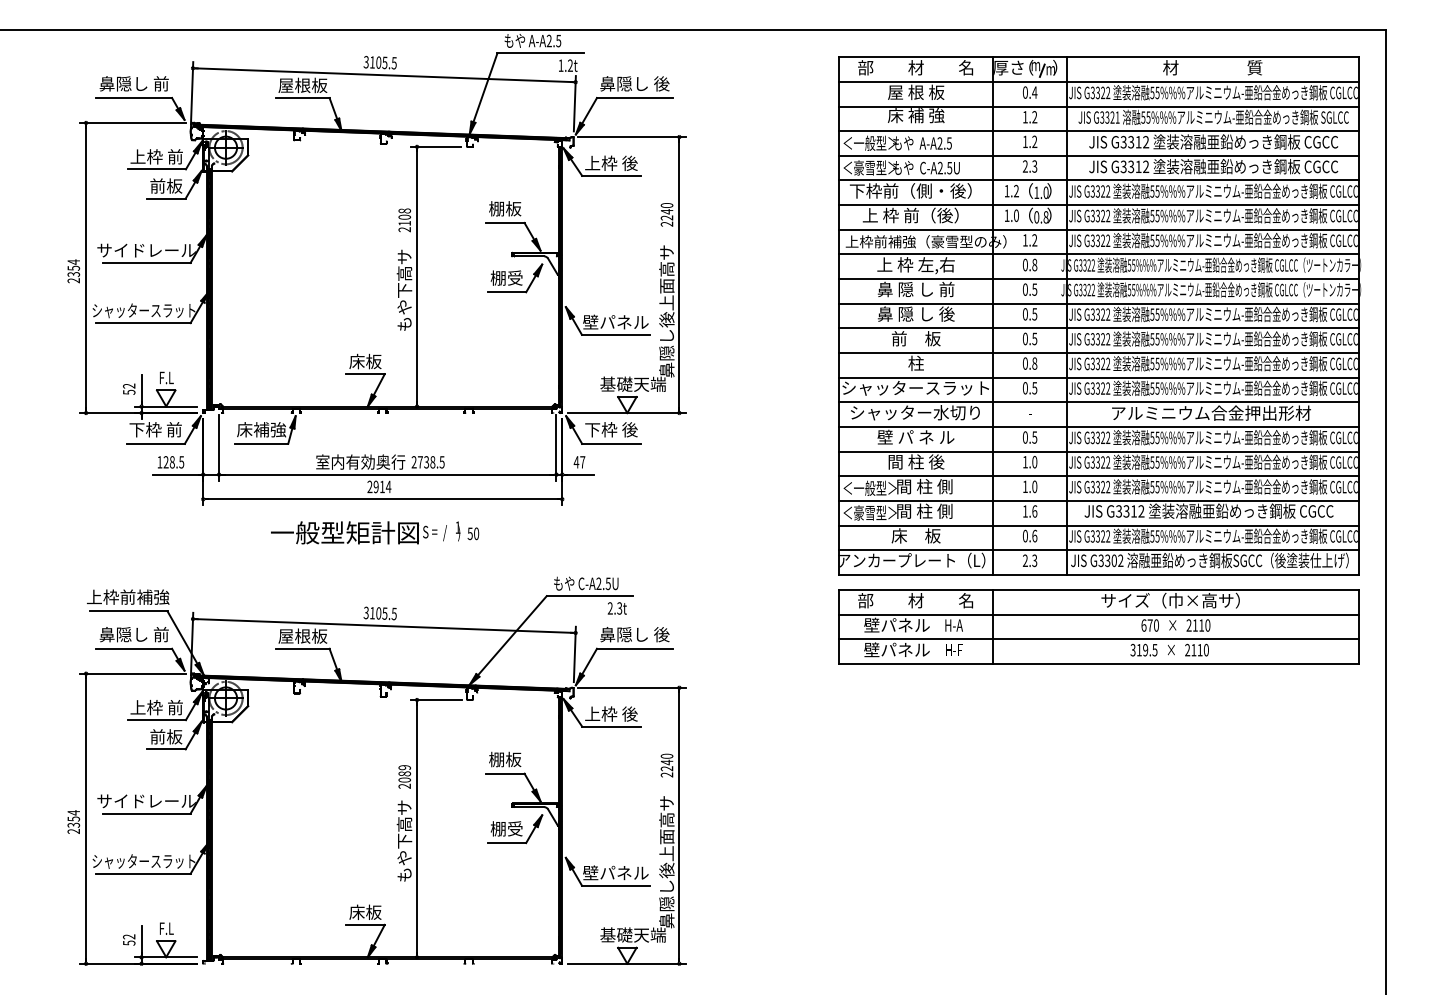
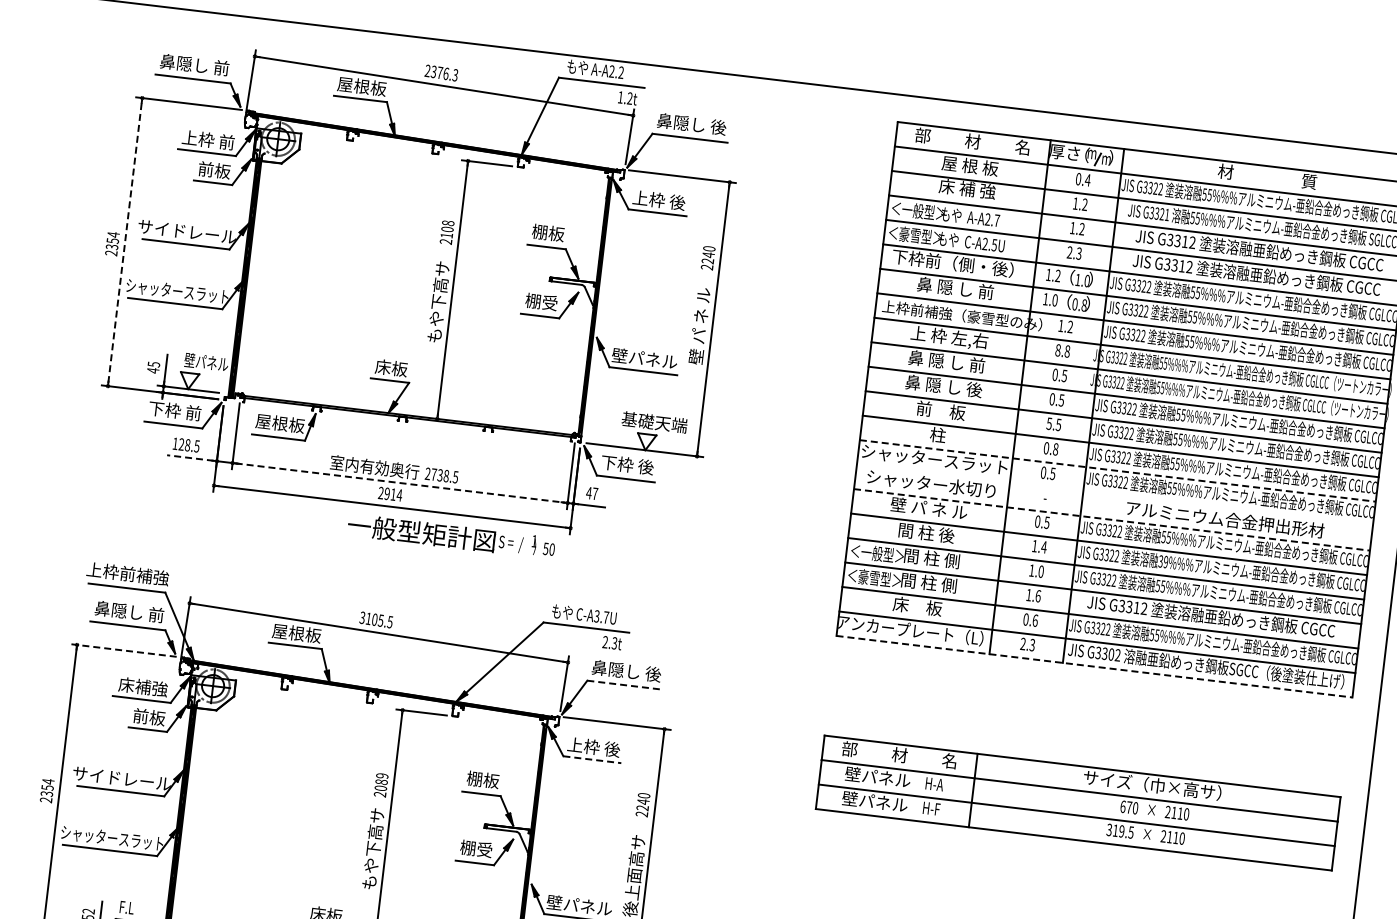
text: (558, 40) -> (621, 72), A-A2.5 -> A-A2.2
text: (379, 62) -> (440, 72), 3105.5 -> 2376.3
text: (948, 143) -> (996, 220), A-A2.5 -> A-A2.7
text: (910, 215) -> (949, 287), 上 枠 前（後） -> 鼻 隠 し 前
text: (1024, 265) -> (1057, 350), 0.8 -> 8.8
line: (86, 267) -> (125, 241), solid -> dashed
text: (666, 311) -> (696, 354), 鼻隠し後上面高サ -> 壁 パ ネ ル
text: (1024, 338) -> (1048, 423), 0.5 -> 5.5
text: (181, 377) -> (206, 362), F.L -> 壁パネル
line: (1098, 377) -> (1117, 470), solid -> dashed
text: (129, 389) -> (153, 367), 52 -> 45
line: (1098, 402) -> (1114, 495), removed
line: (1098, 426) -> (1111, 519), solid -> dashed
text: (261, 429) -> (280, 423), 床補強 -> 屋根板
text: (1034, 462) -> (1043, 547), 1.0 -> 1.4
text: (1154, 462) -> (1162, 561), 55%%% -> 39%%%
line: (176, 474) -> (190, 457), solid -> dashed
line: (387, 474) -> (399, 482), solid -> dashed
text: (375, 532) -> (451, 536), moved
line: (1098, 574) -> (1094, 666), solid -> dashed
text: (603, 583) -> (601, 616), C-A2.5U -> C-A3.7U
part: (1098, 626) -> (1077, 802), moved
line: (634, 648) -> (624, 684), solid -> dashed
line: (132, 673) -> (123, 650), solid -> dashed
text: (156, 707) -> (142, 686), 上枠 前 -> 床補強
line: (611, 726) -> (592, 759), solid -> dashed

